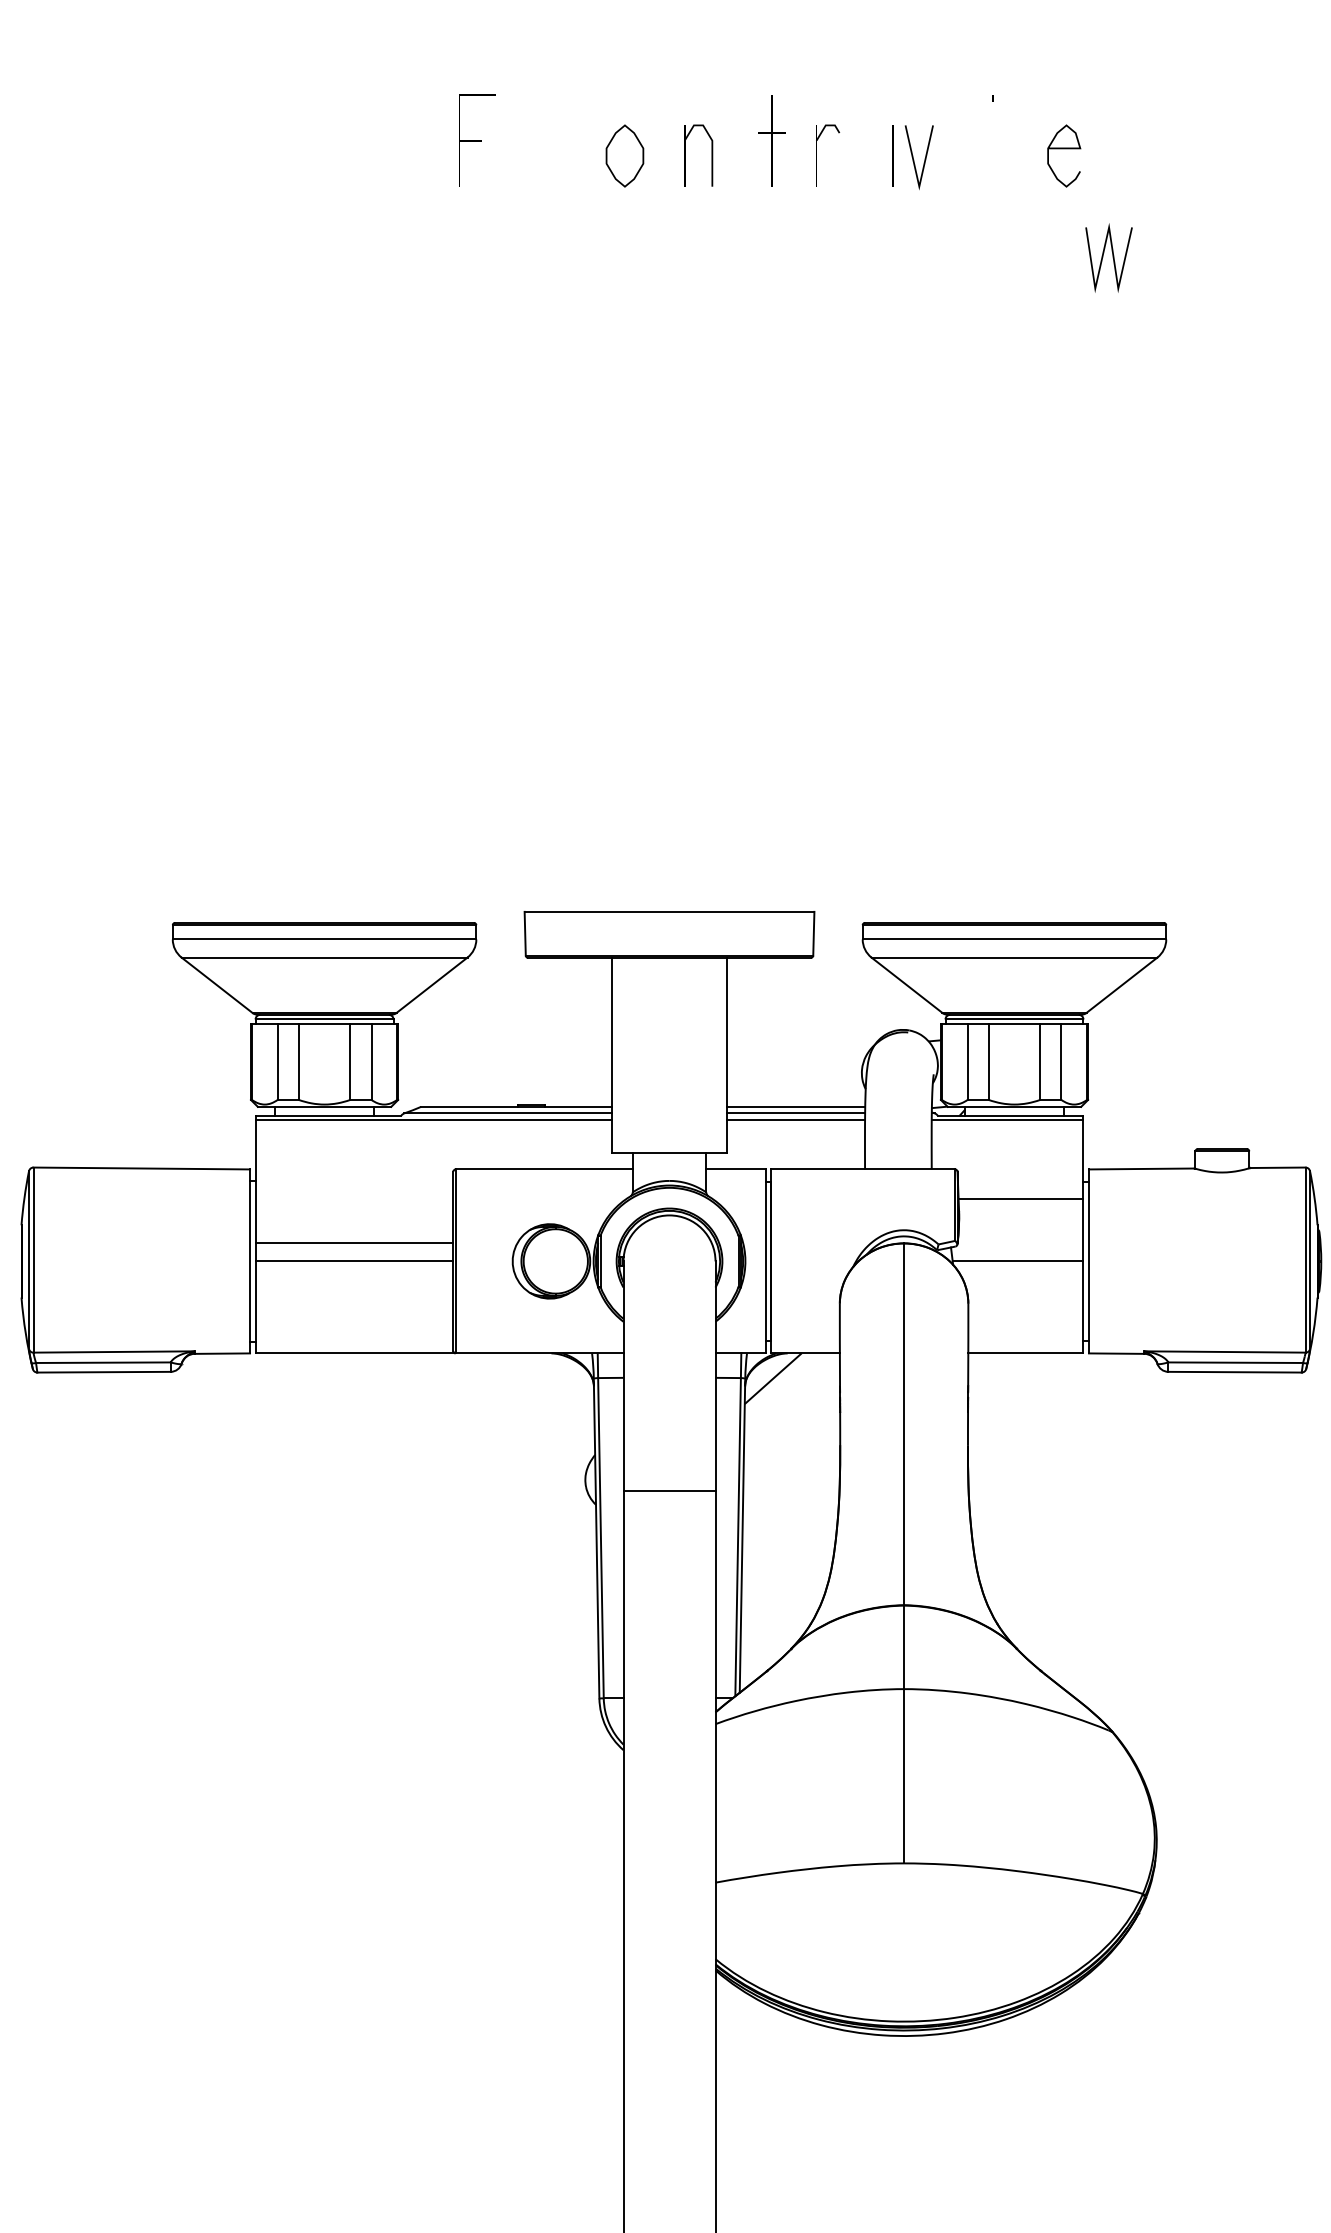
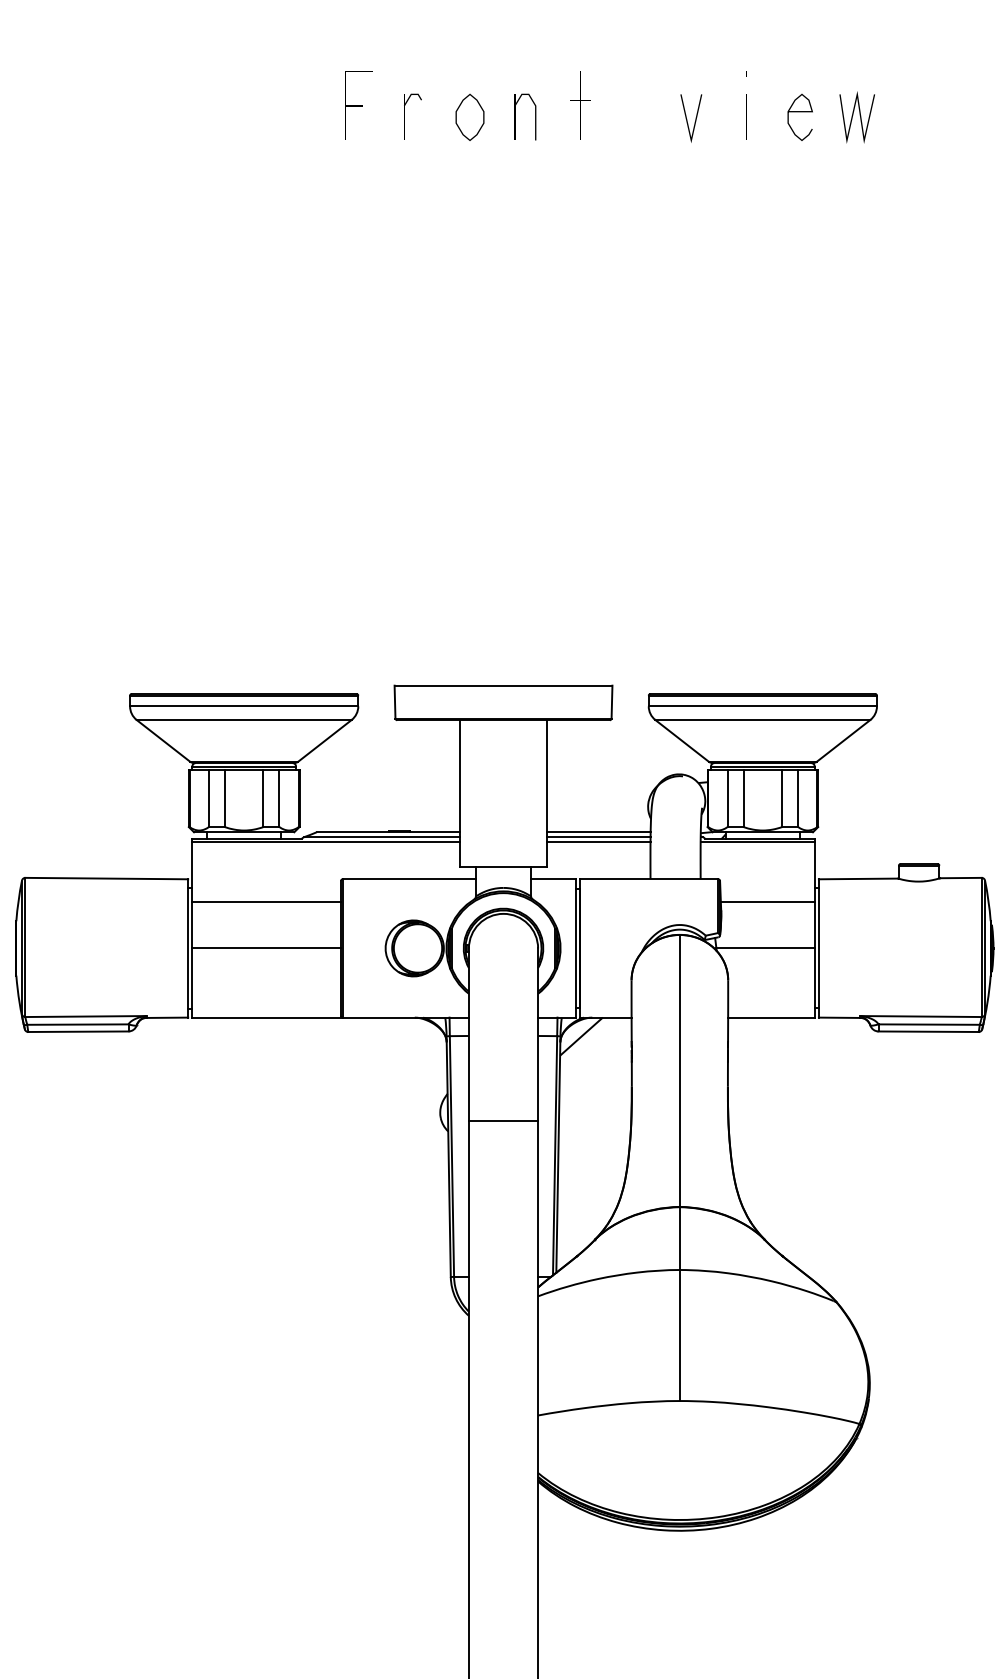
part: (816, 155) -> (404, 117), moved
line: (892, 155) -> (746, 117), moved
line: (1112, 257) -> (859, 117), moved
line: (354, 1243) -> (266, 901), moved

